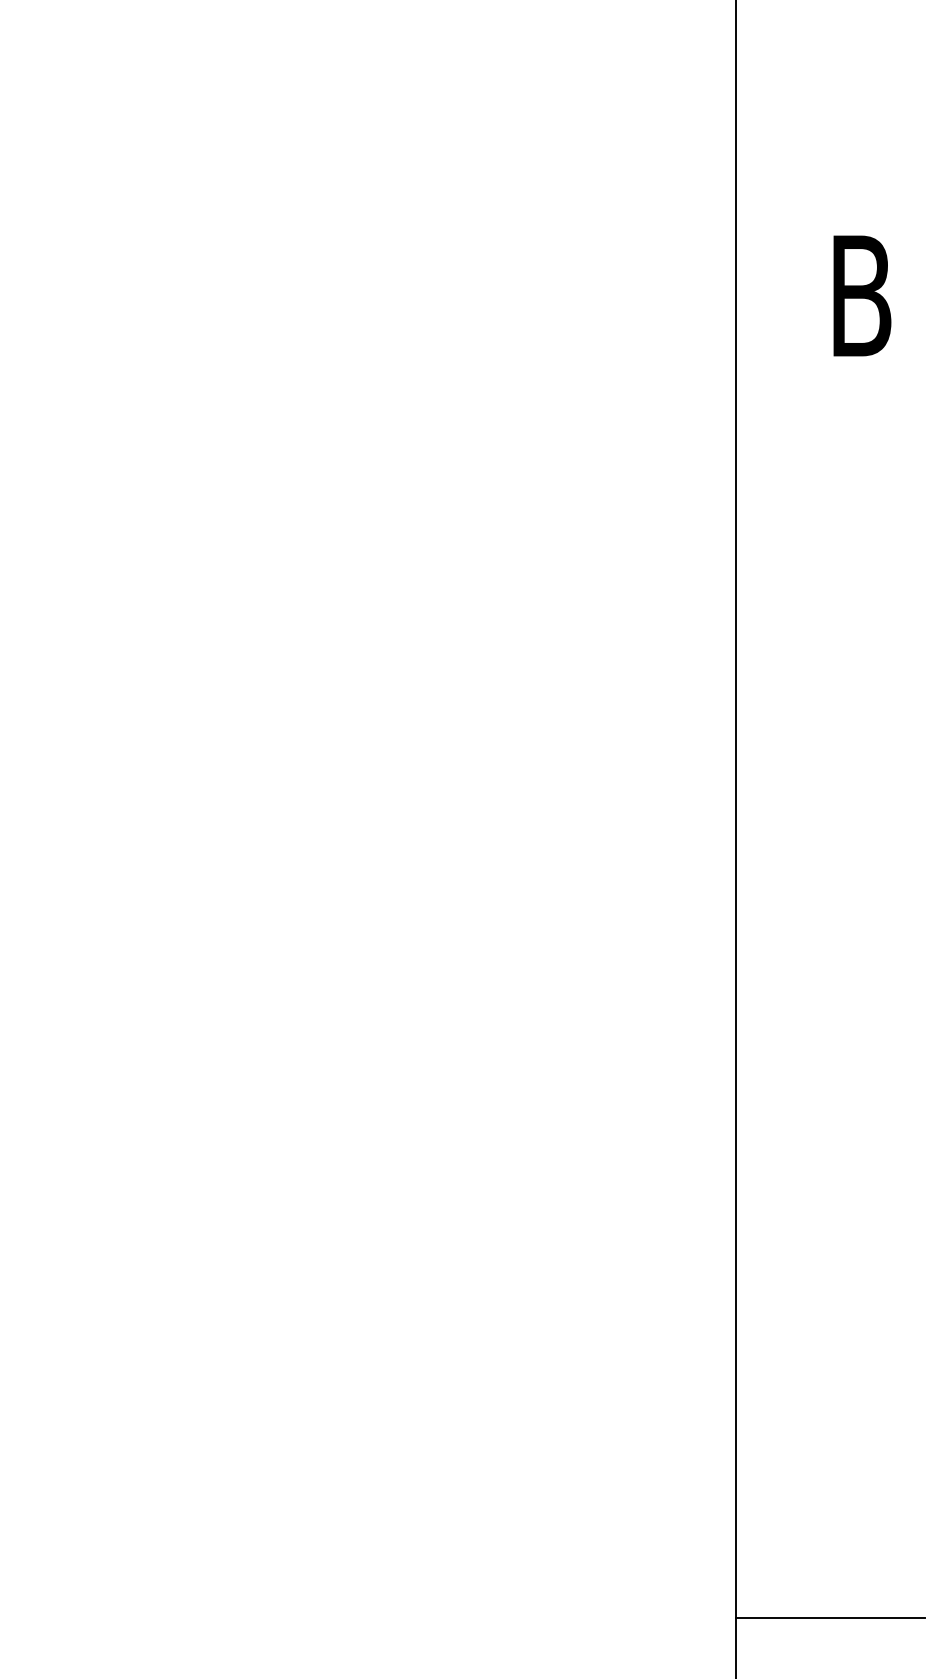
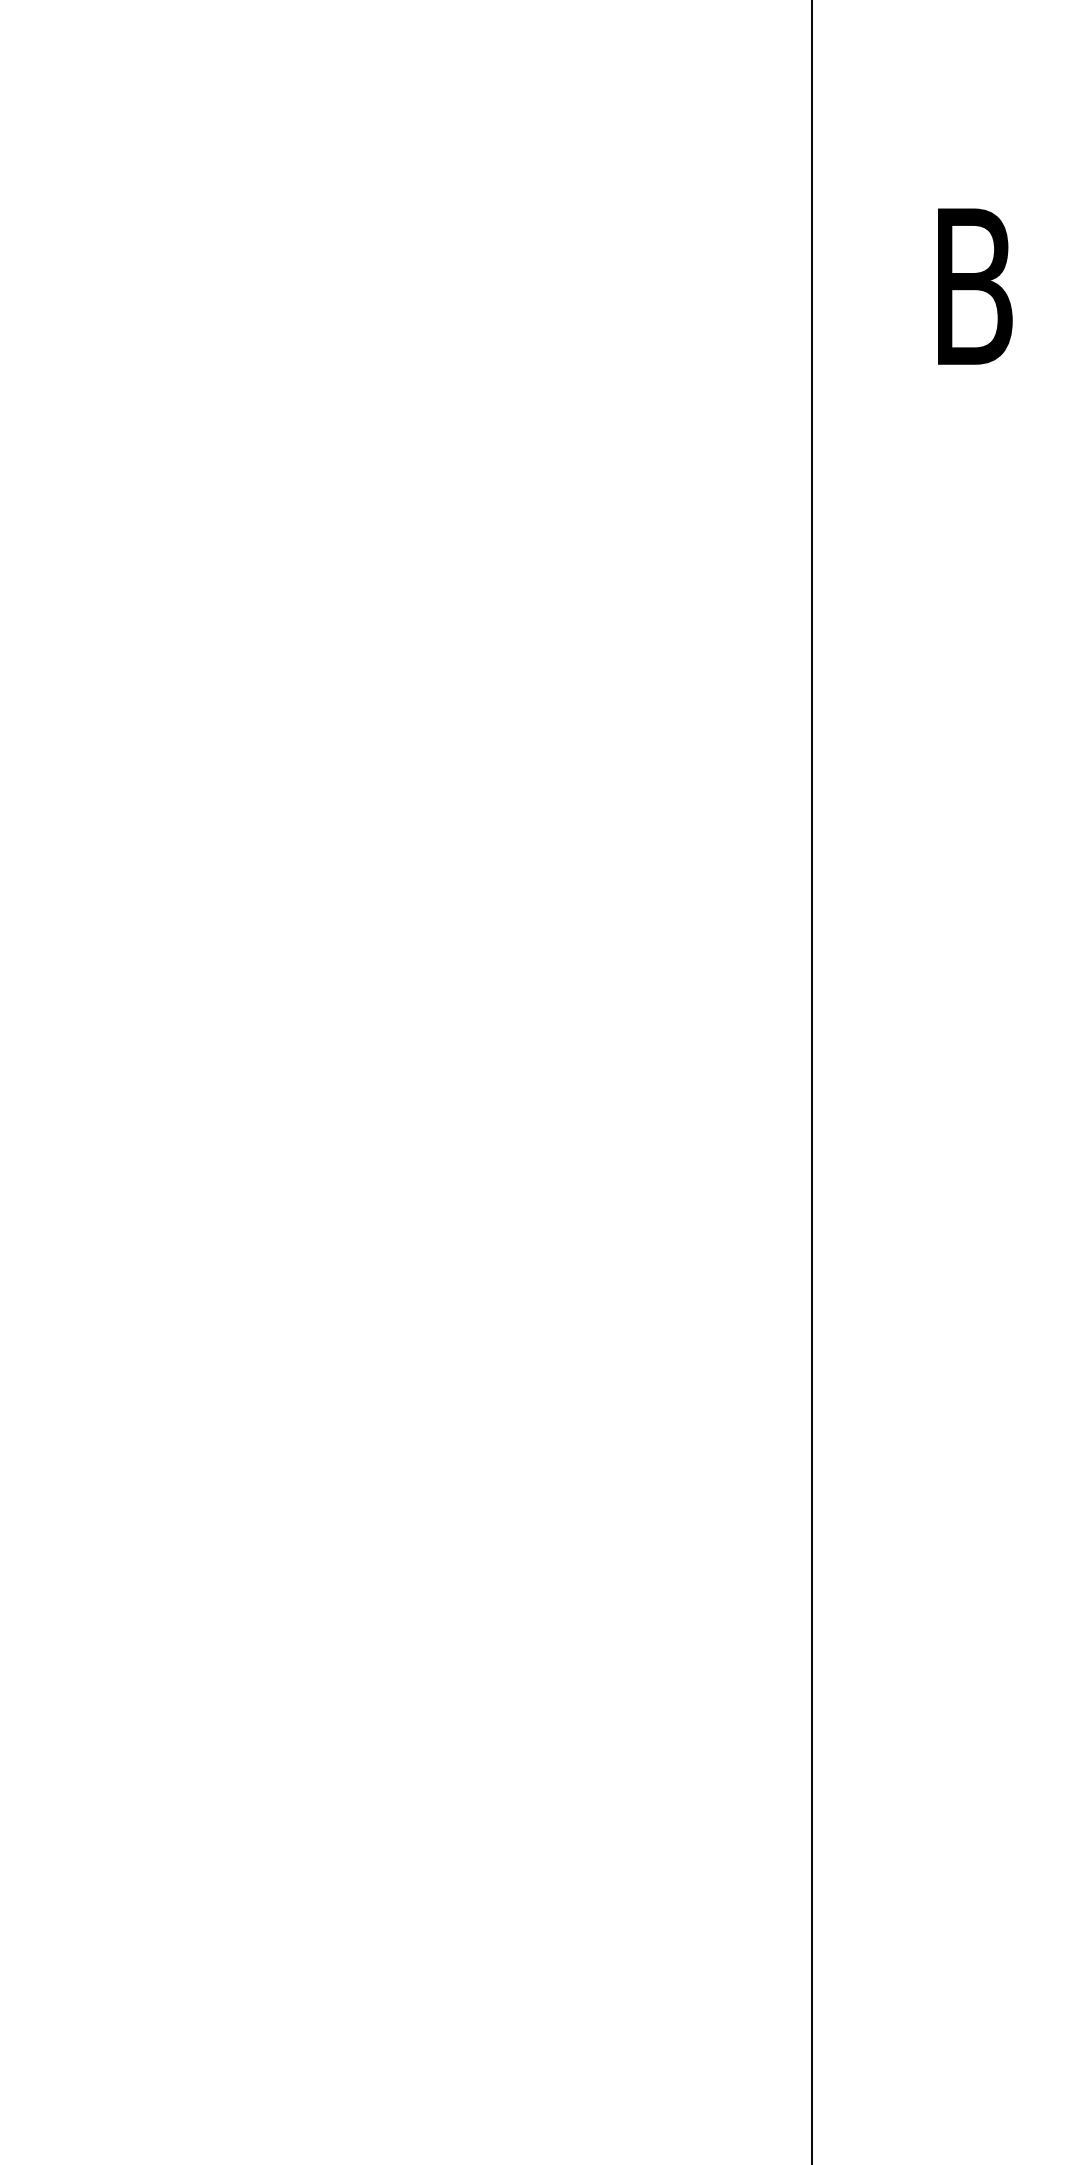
line: (830, 1618) -> (933, 1998), removed

